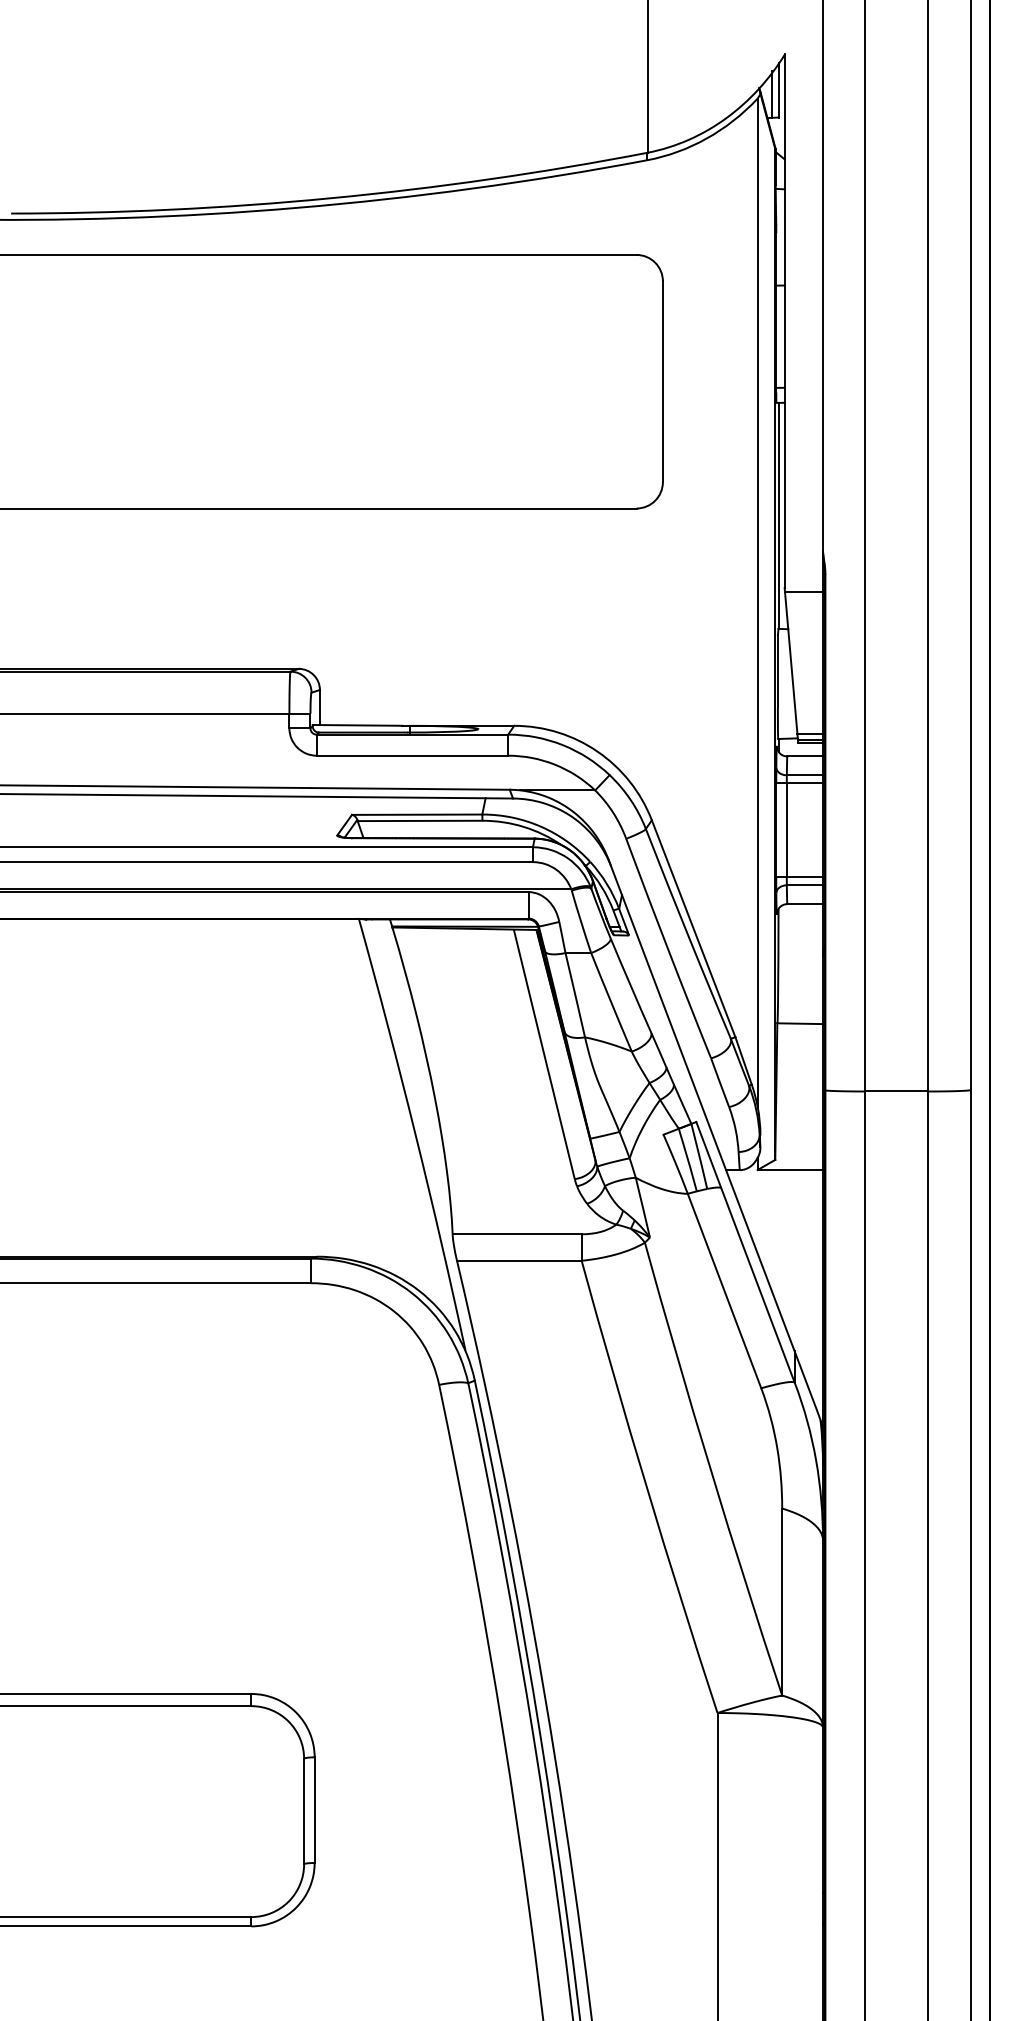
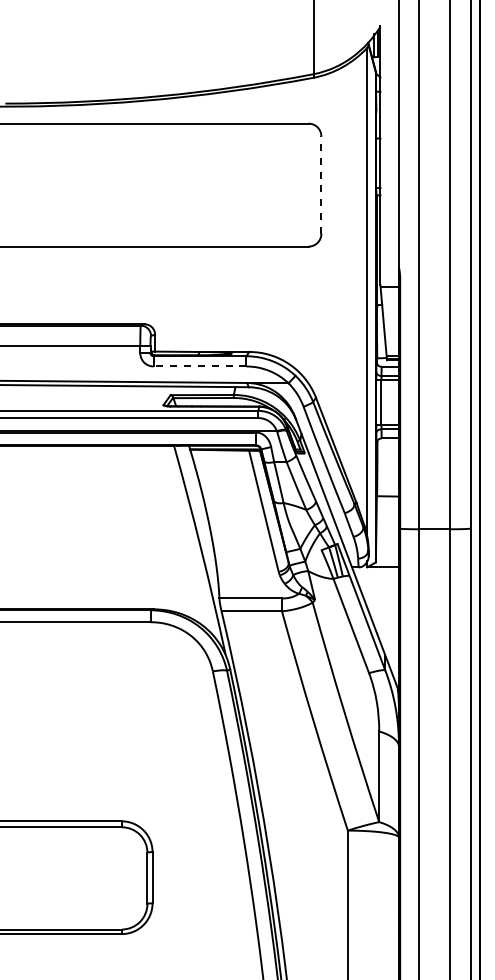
line: (663, 382) -> (321, 185), solid -> dashed
line: (411, 755) -> (199, 366), solid -> dashed

